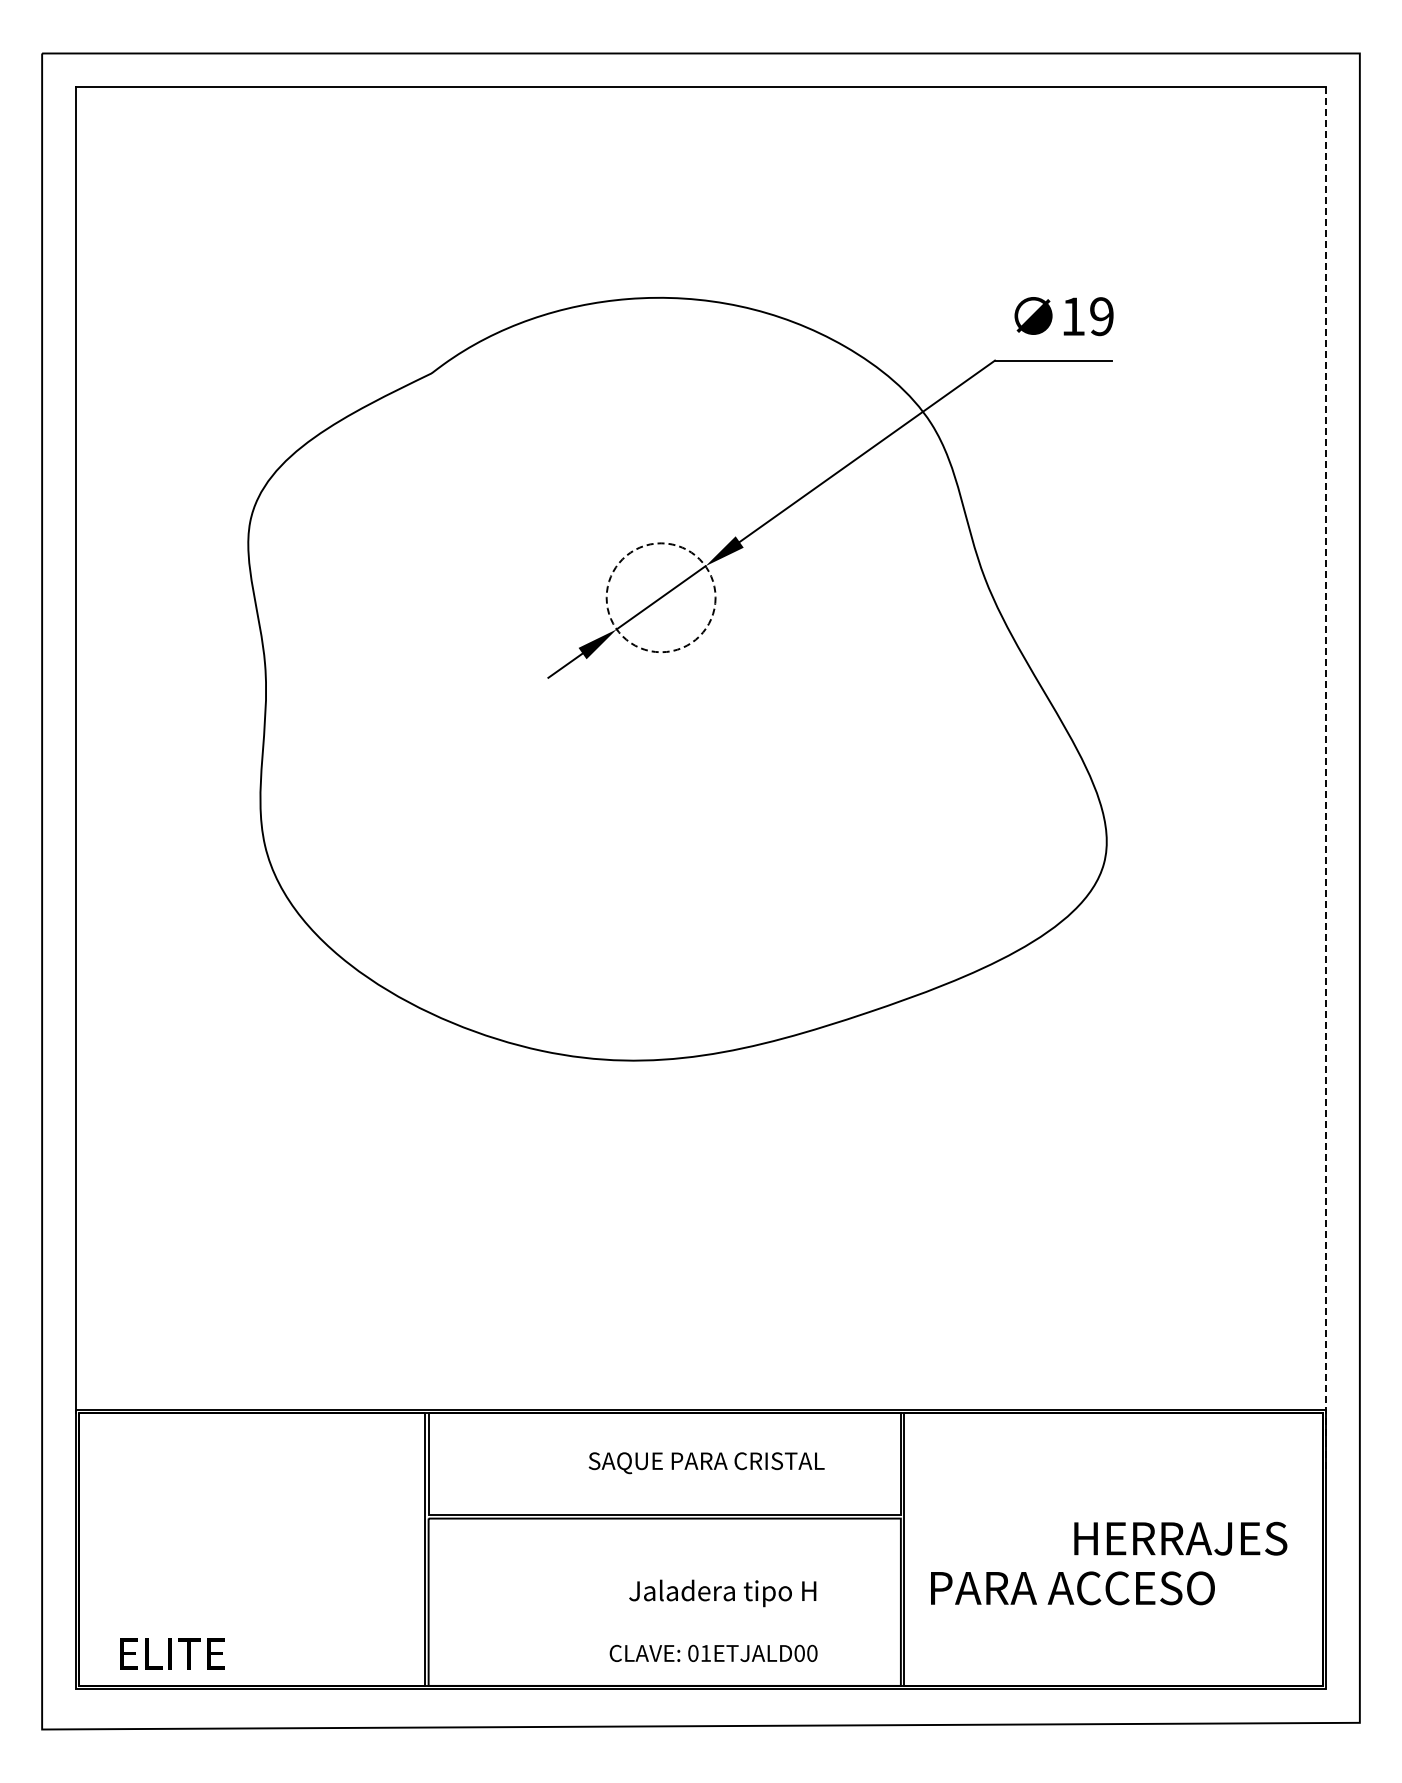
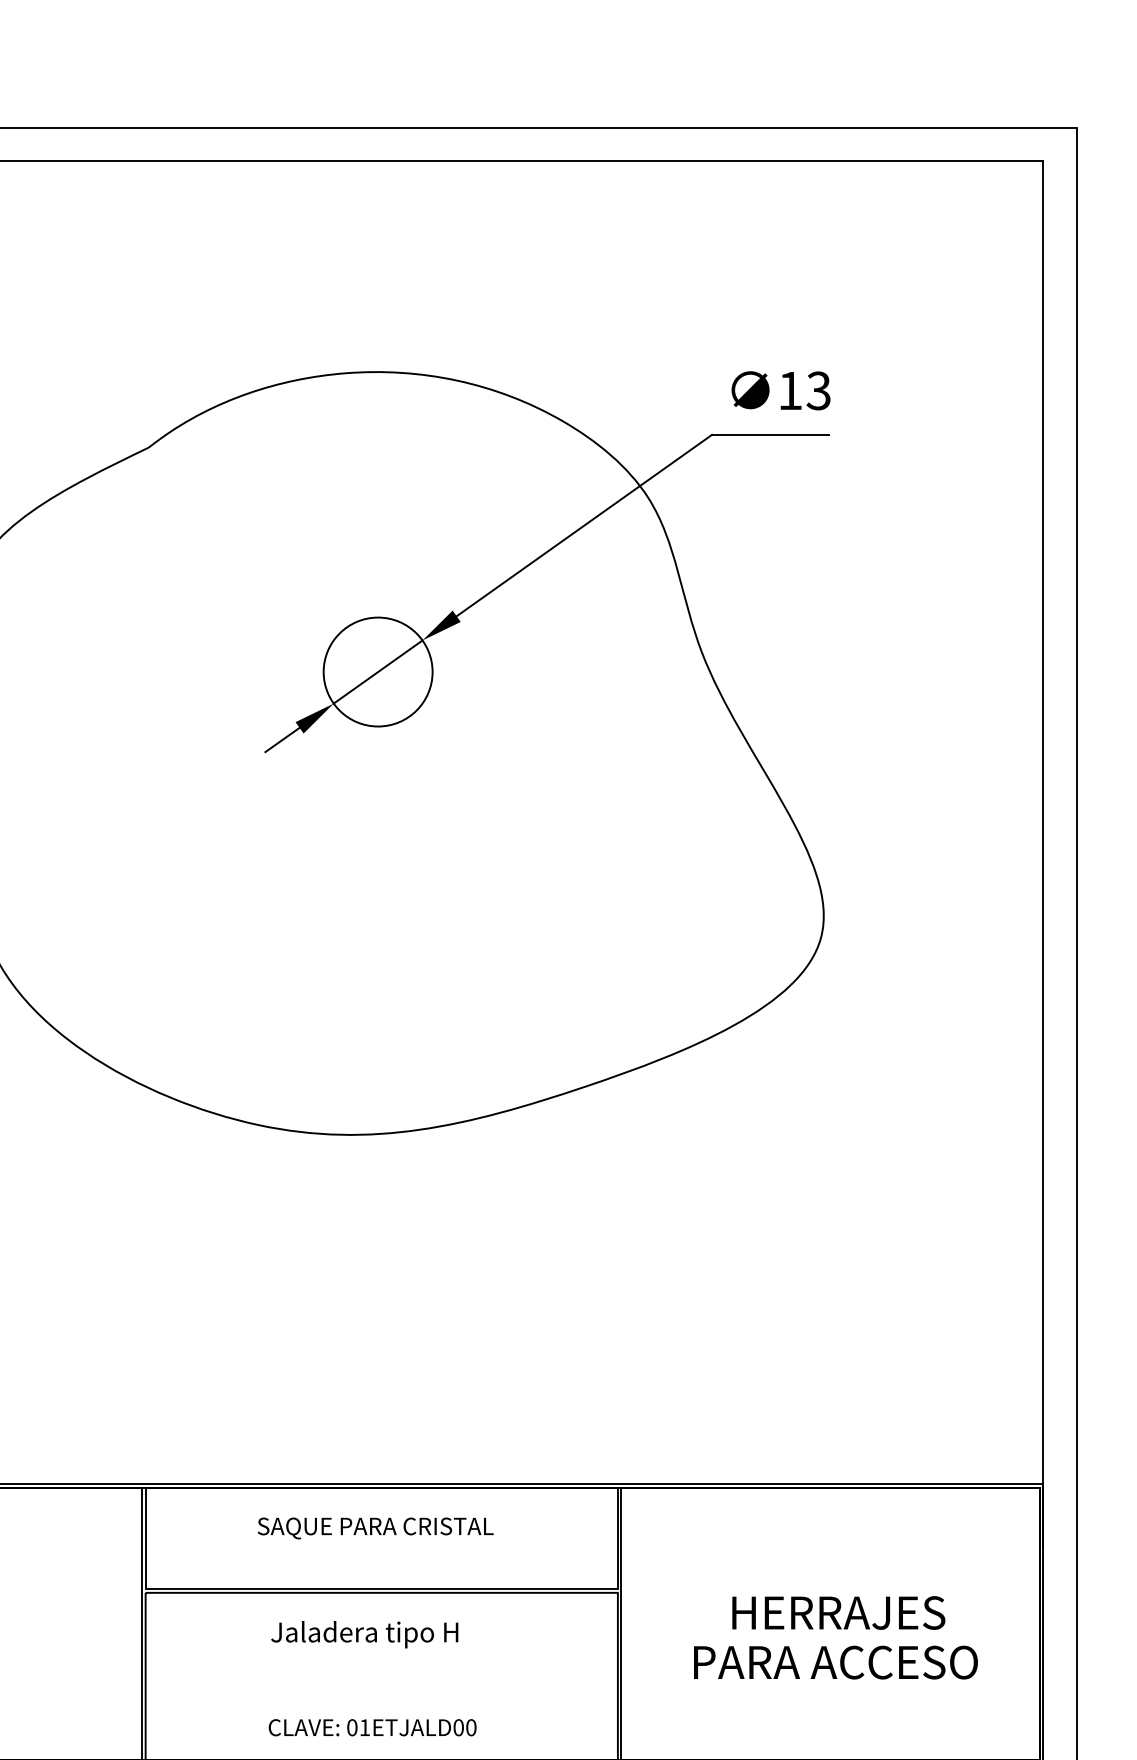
text: (1101, 316) -> (818, 390), 19 -> 13
circle: (660, 597) -> (377, 671), dashed -> solid
line: (1326, 779) -> (1043, 853), dashed -> solid
text: (706, 1463) -> (375, 1528), moved
text: (1180, 1538) -> (838, 1612), moved
text: (1072, 1588) -> (835, 1662), moved
text: (722, 1593) -> (364, 1634), moved
text: (713, 1652) -> (372, 1726), moved

